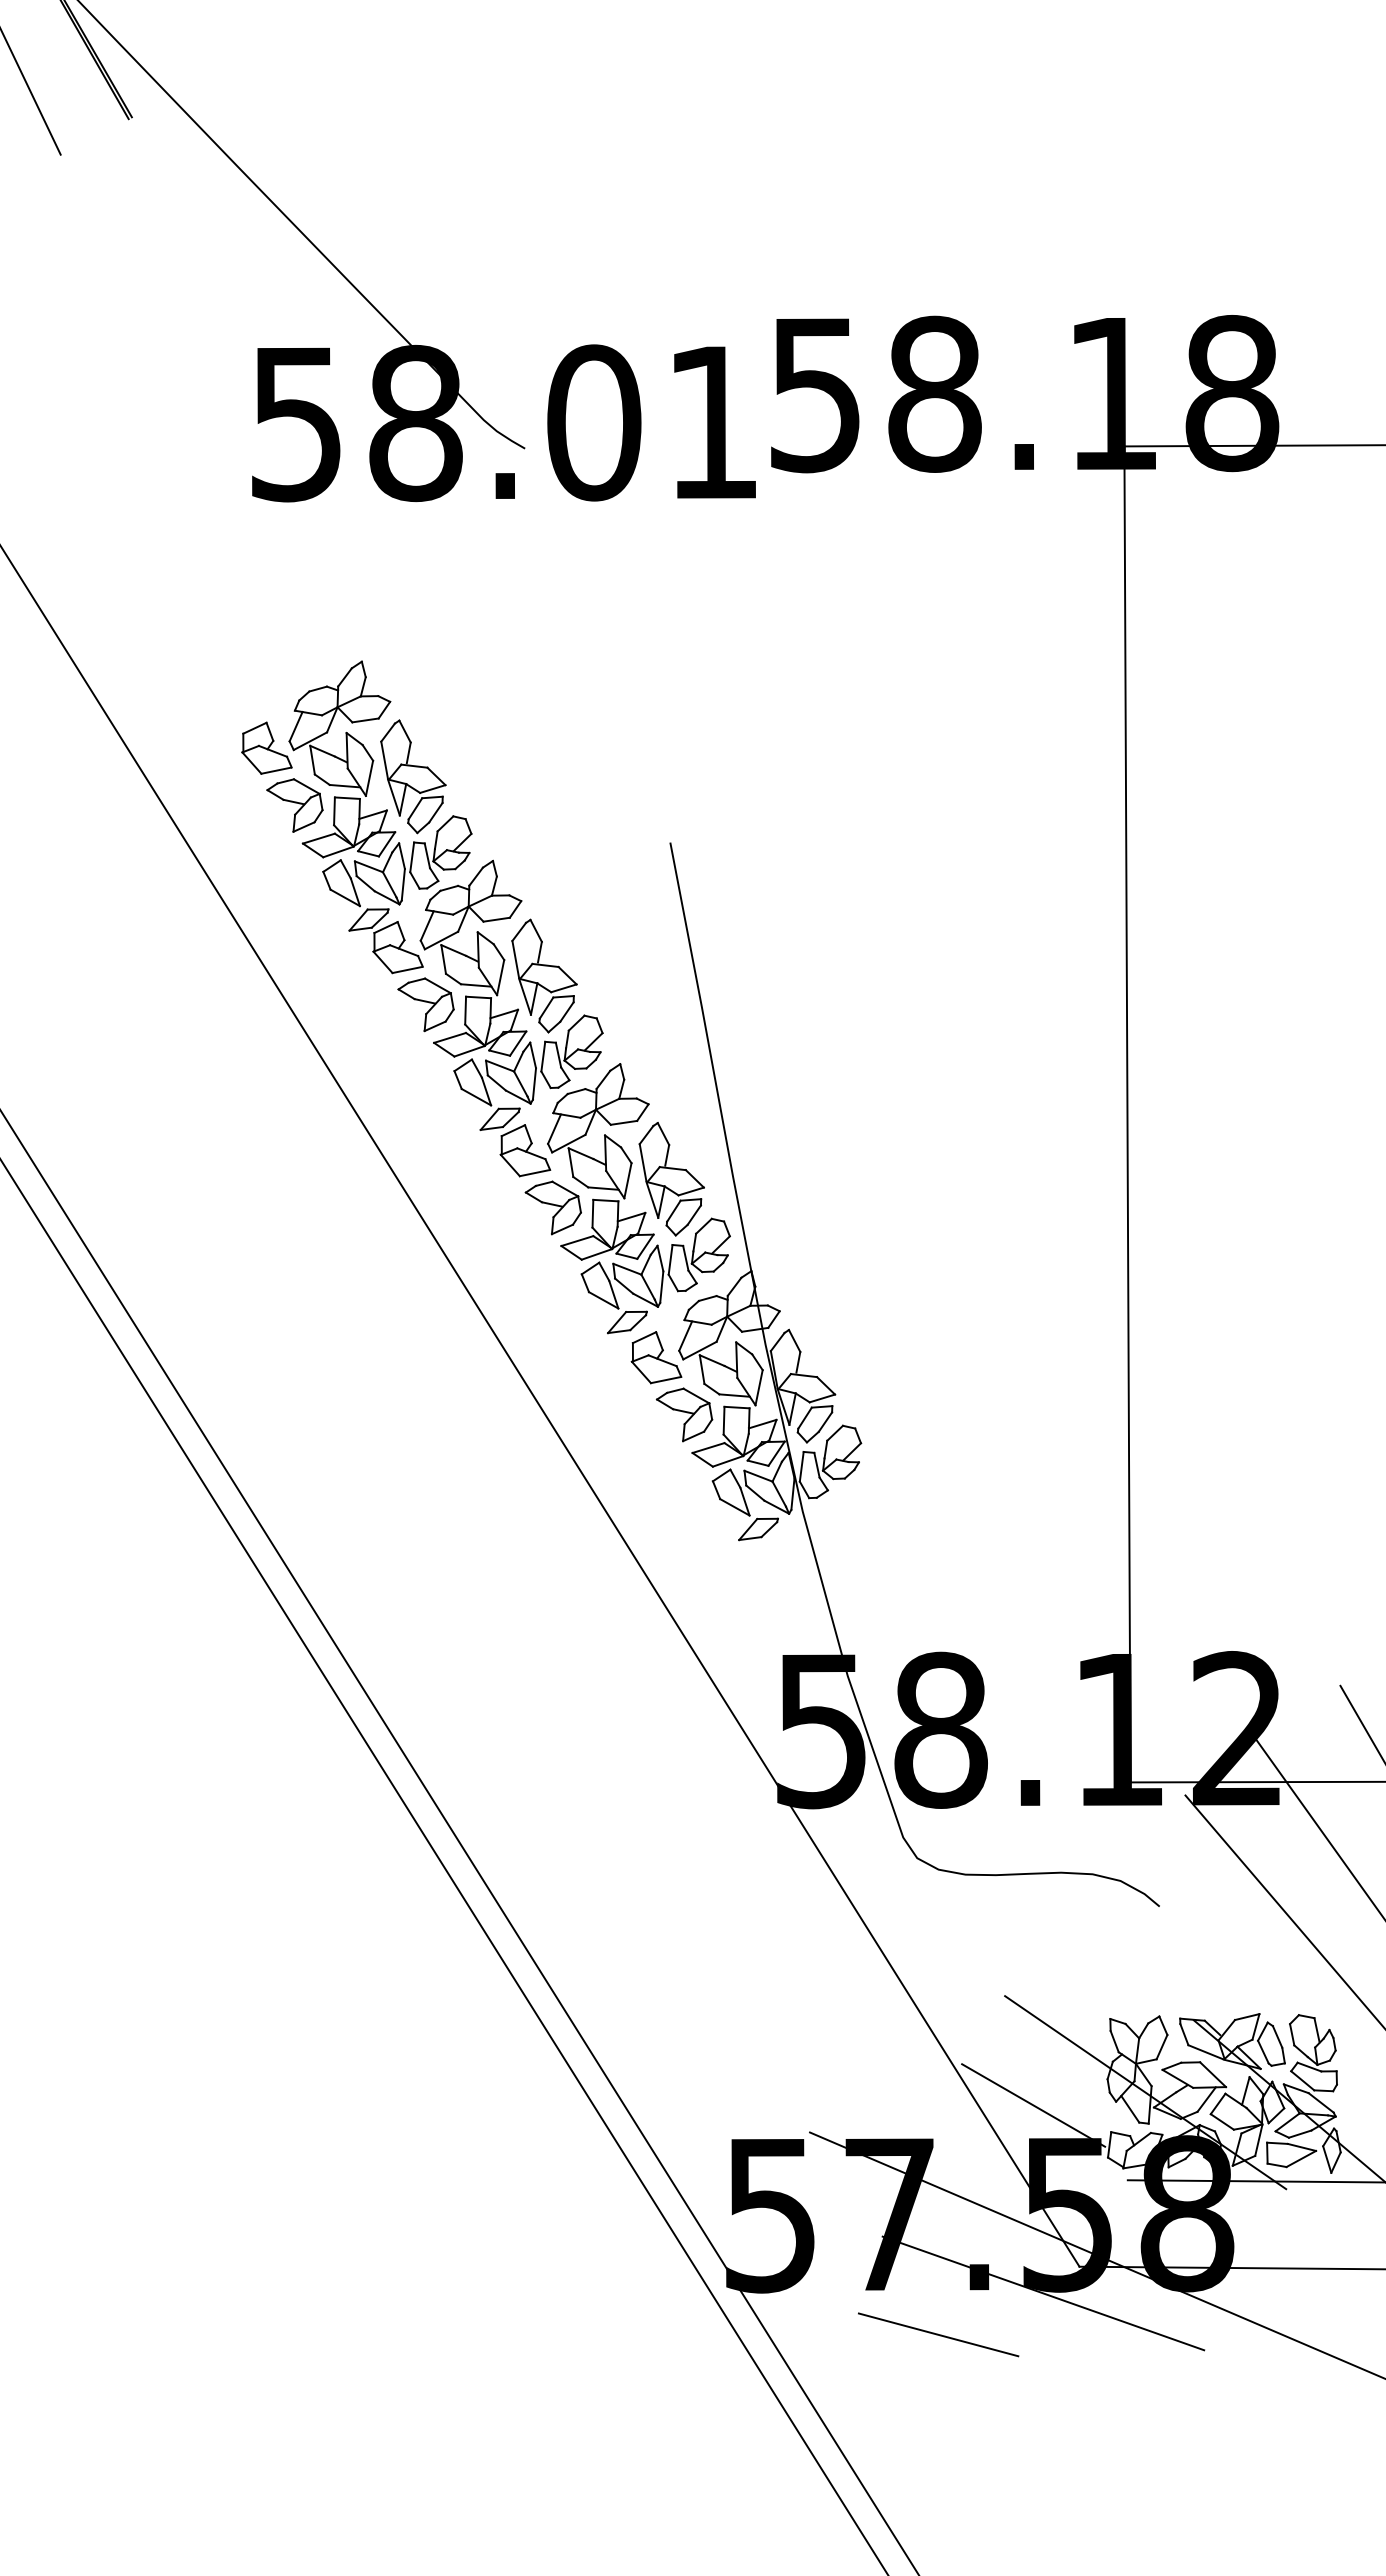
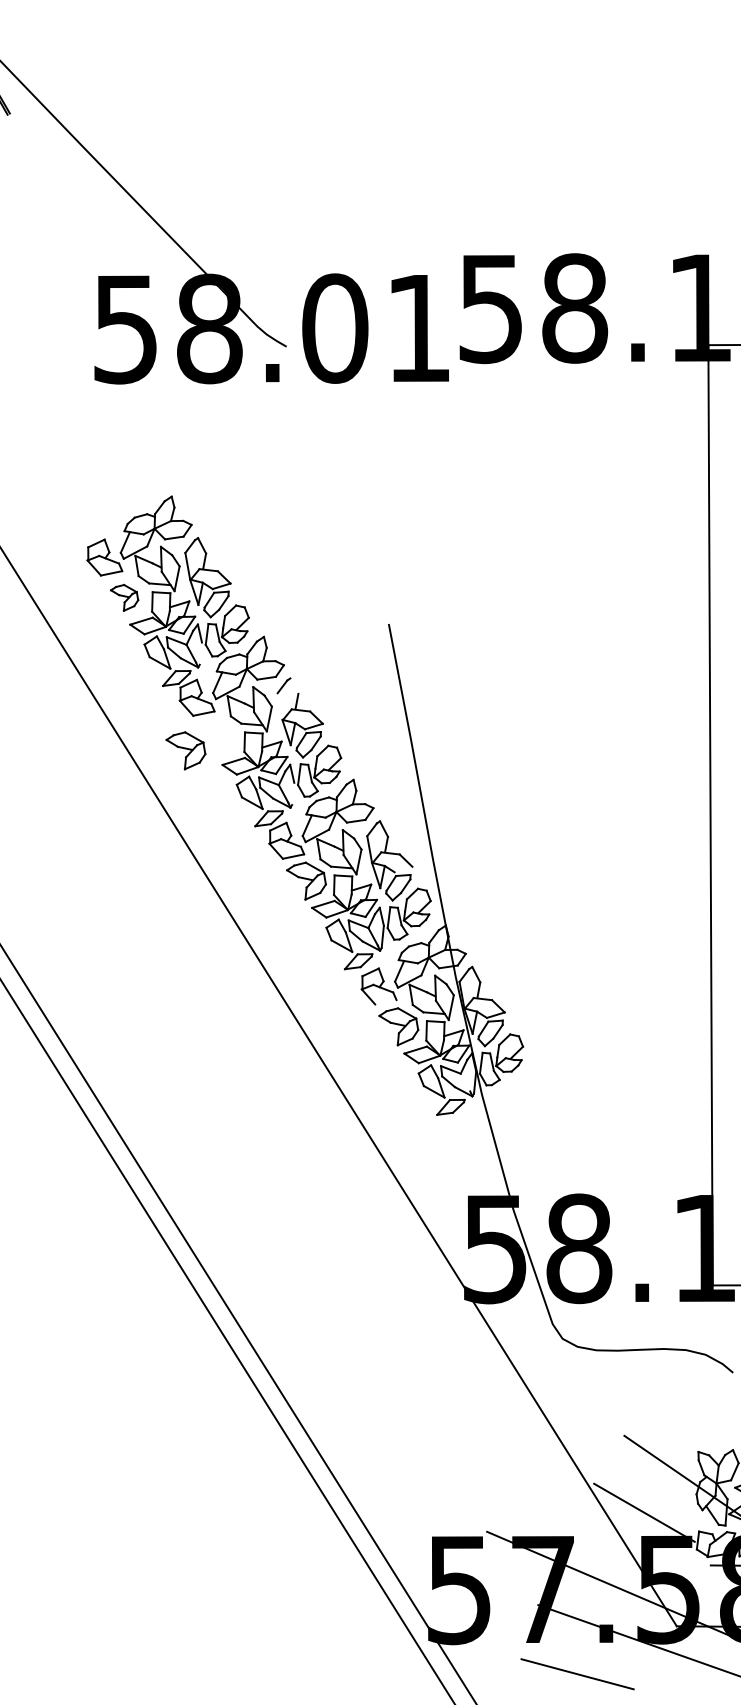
part: (294, 805) -> (124, 597), size x0.7
line: (402, 884) -> (200, 653), removed
line: (535, 930) -> (293, 685), removed
line: (515, 959) -> (279, 706), removed
part: (425, 1004) -> (185, 750), moved
line: (534, 1083) -> (293, 793), removed
line: (690, 1191) -> (403, 869), removed
line: (665, 1380) -> (385, 1002), removed
line: (779, 1493) -> (465, 1082), removed

